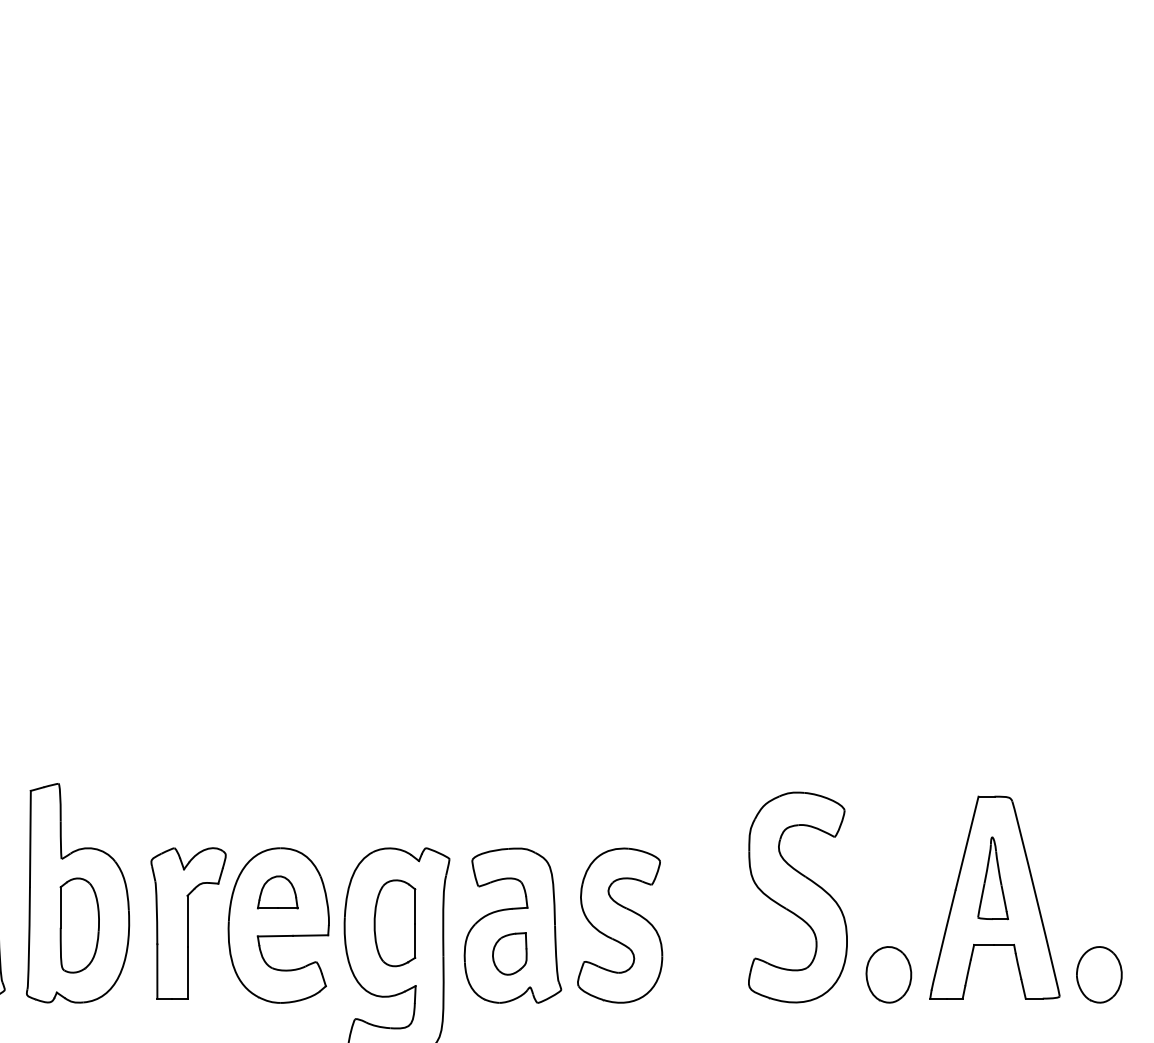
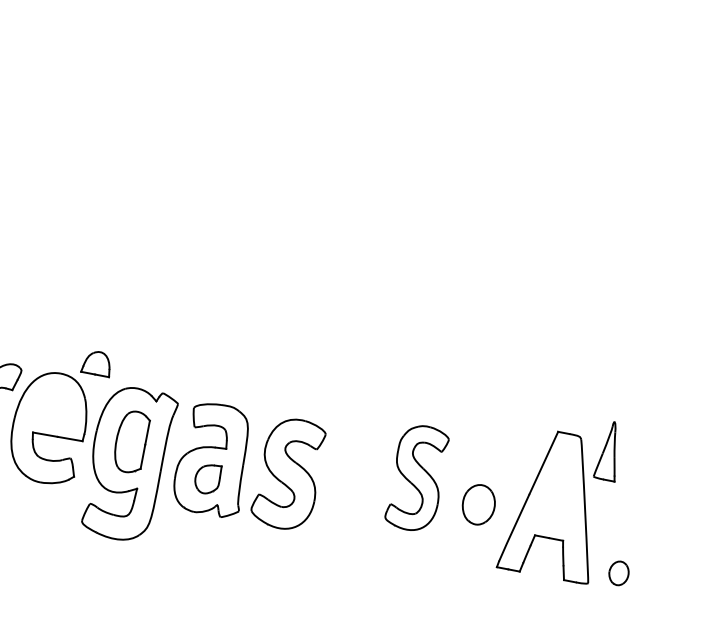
part: (992, 878) -> (609, 450), moved
part: (277, 892) -> (97, 363), moved
part: (797, 897) -> (417, 478), size x0.7
part: (888, 974) -> (478, 504), moved
part: (1099, 974) -> (619, 573), size x0.6

